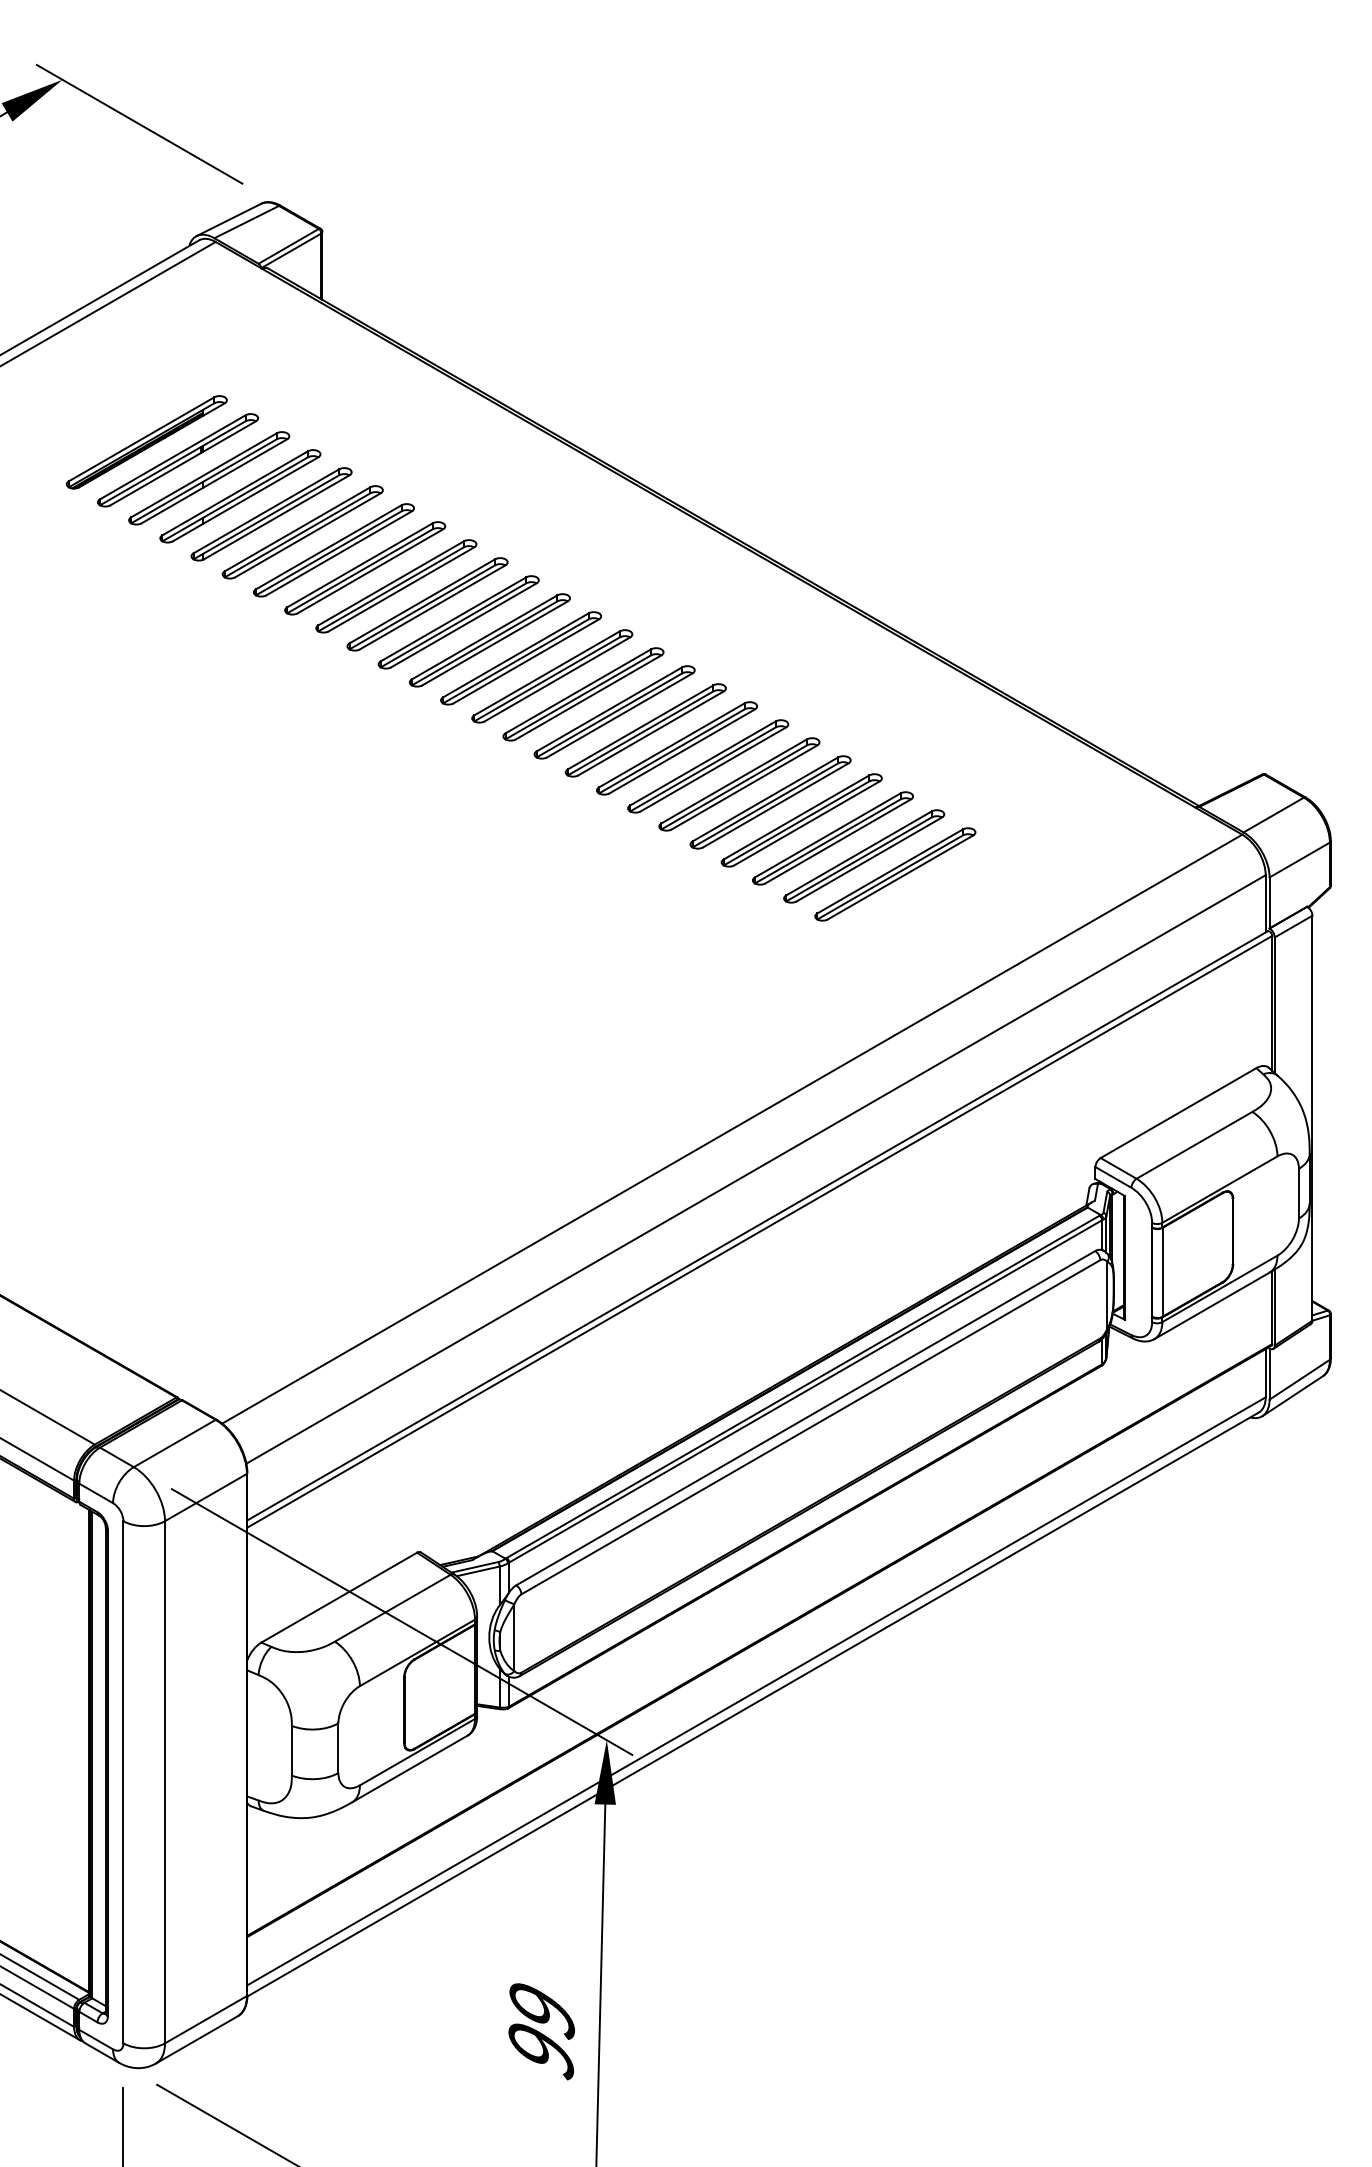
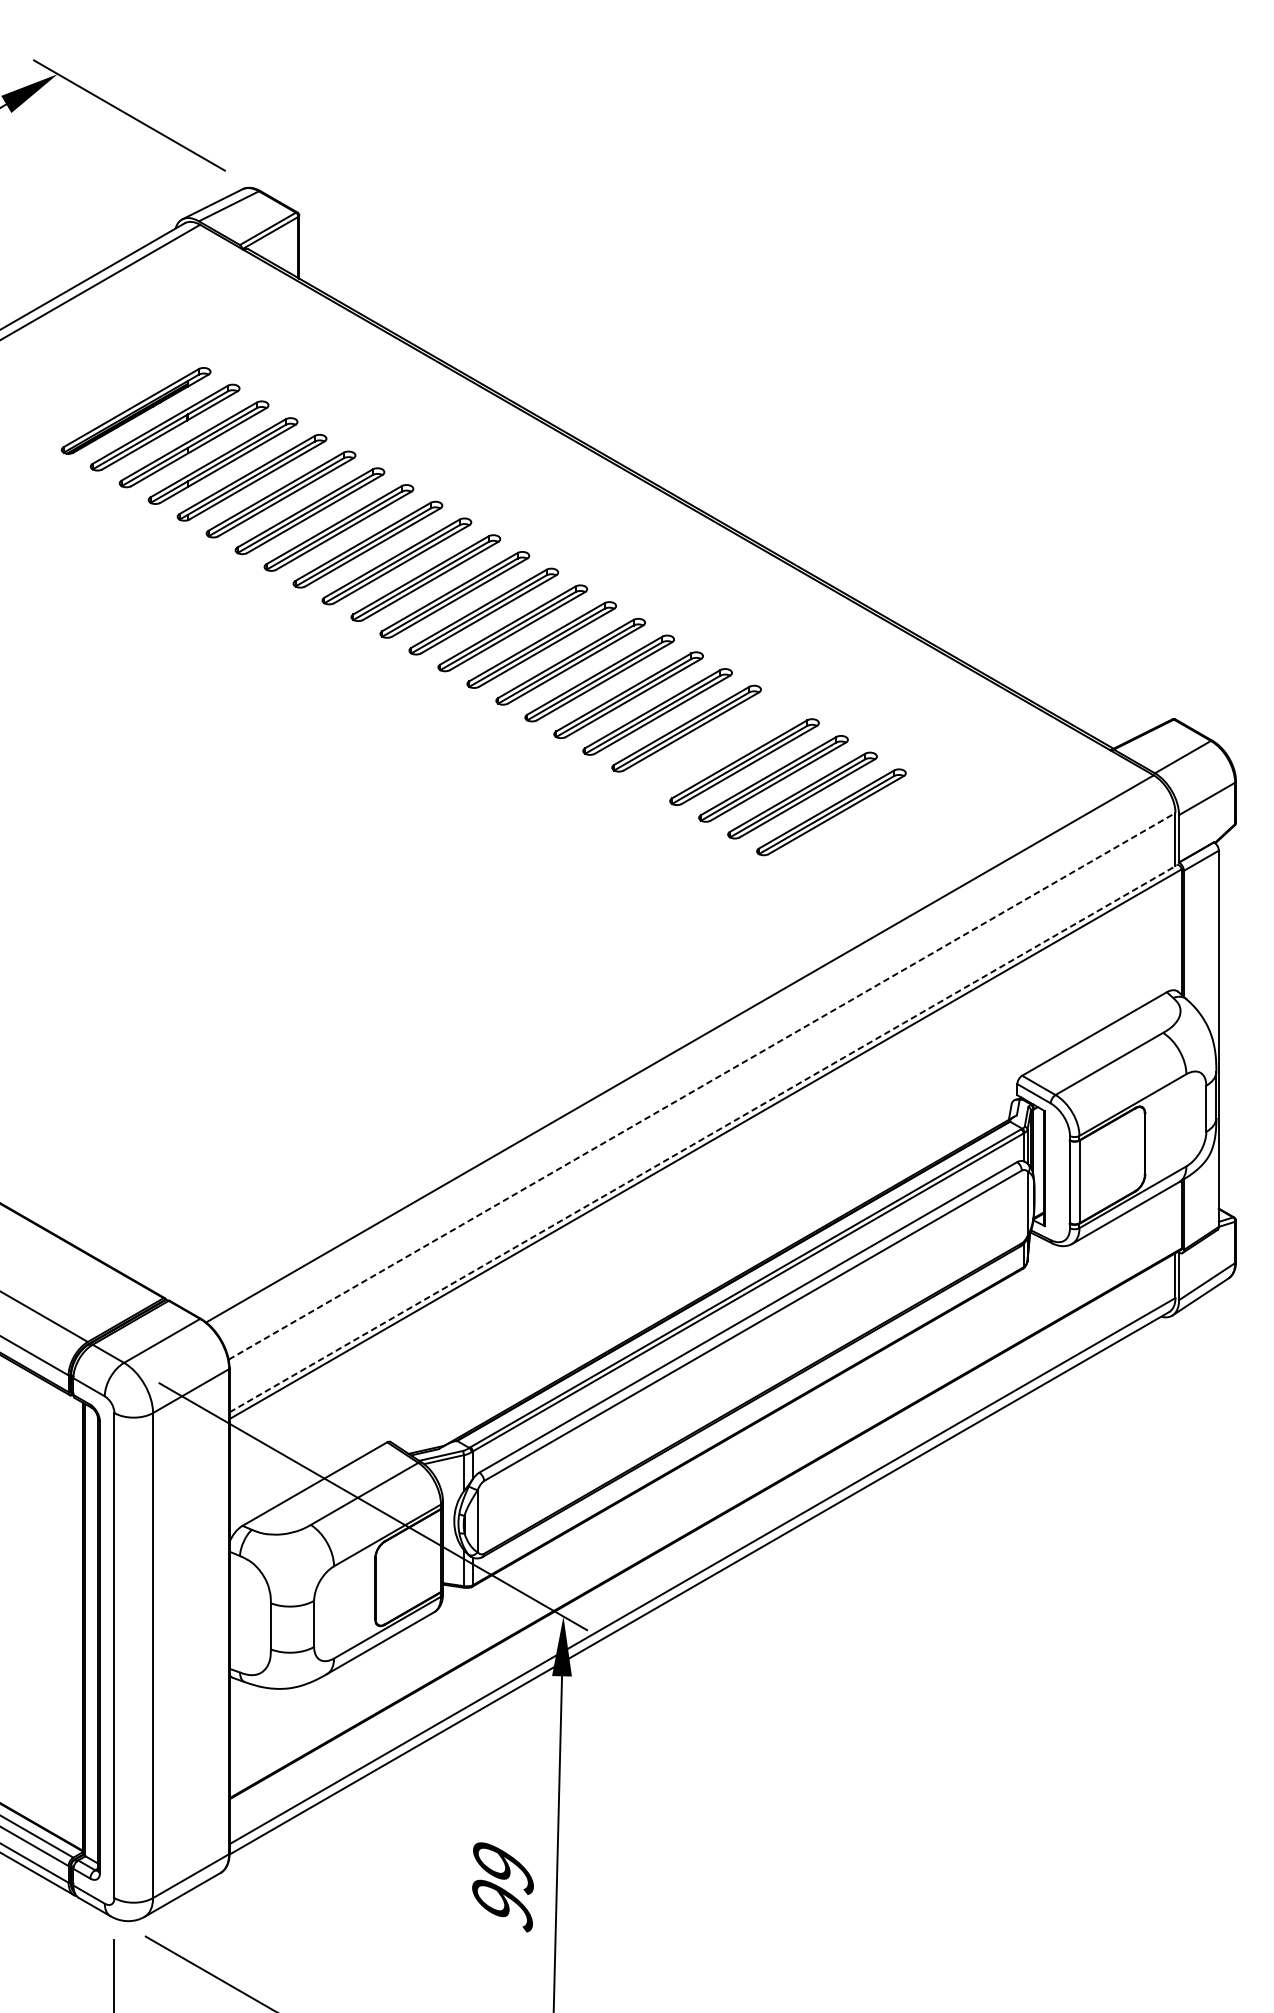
part: (770, 802) -> (715, 745), removed
line: (756, 1169) -> (702, 1086), solid -> dashed
line: (758, 1225) -> (704, 1138), solid -> dashed

